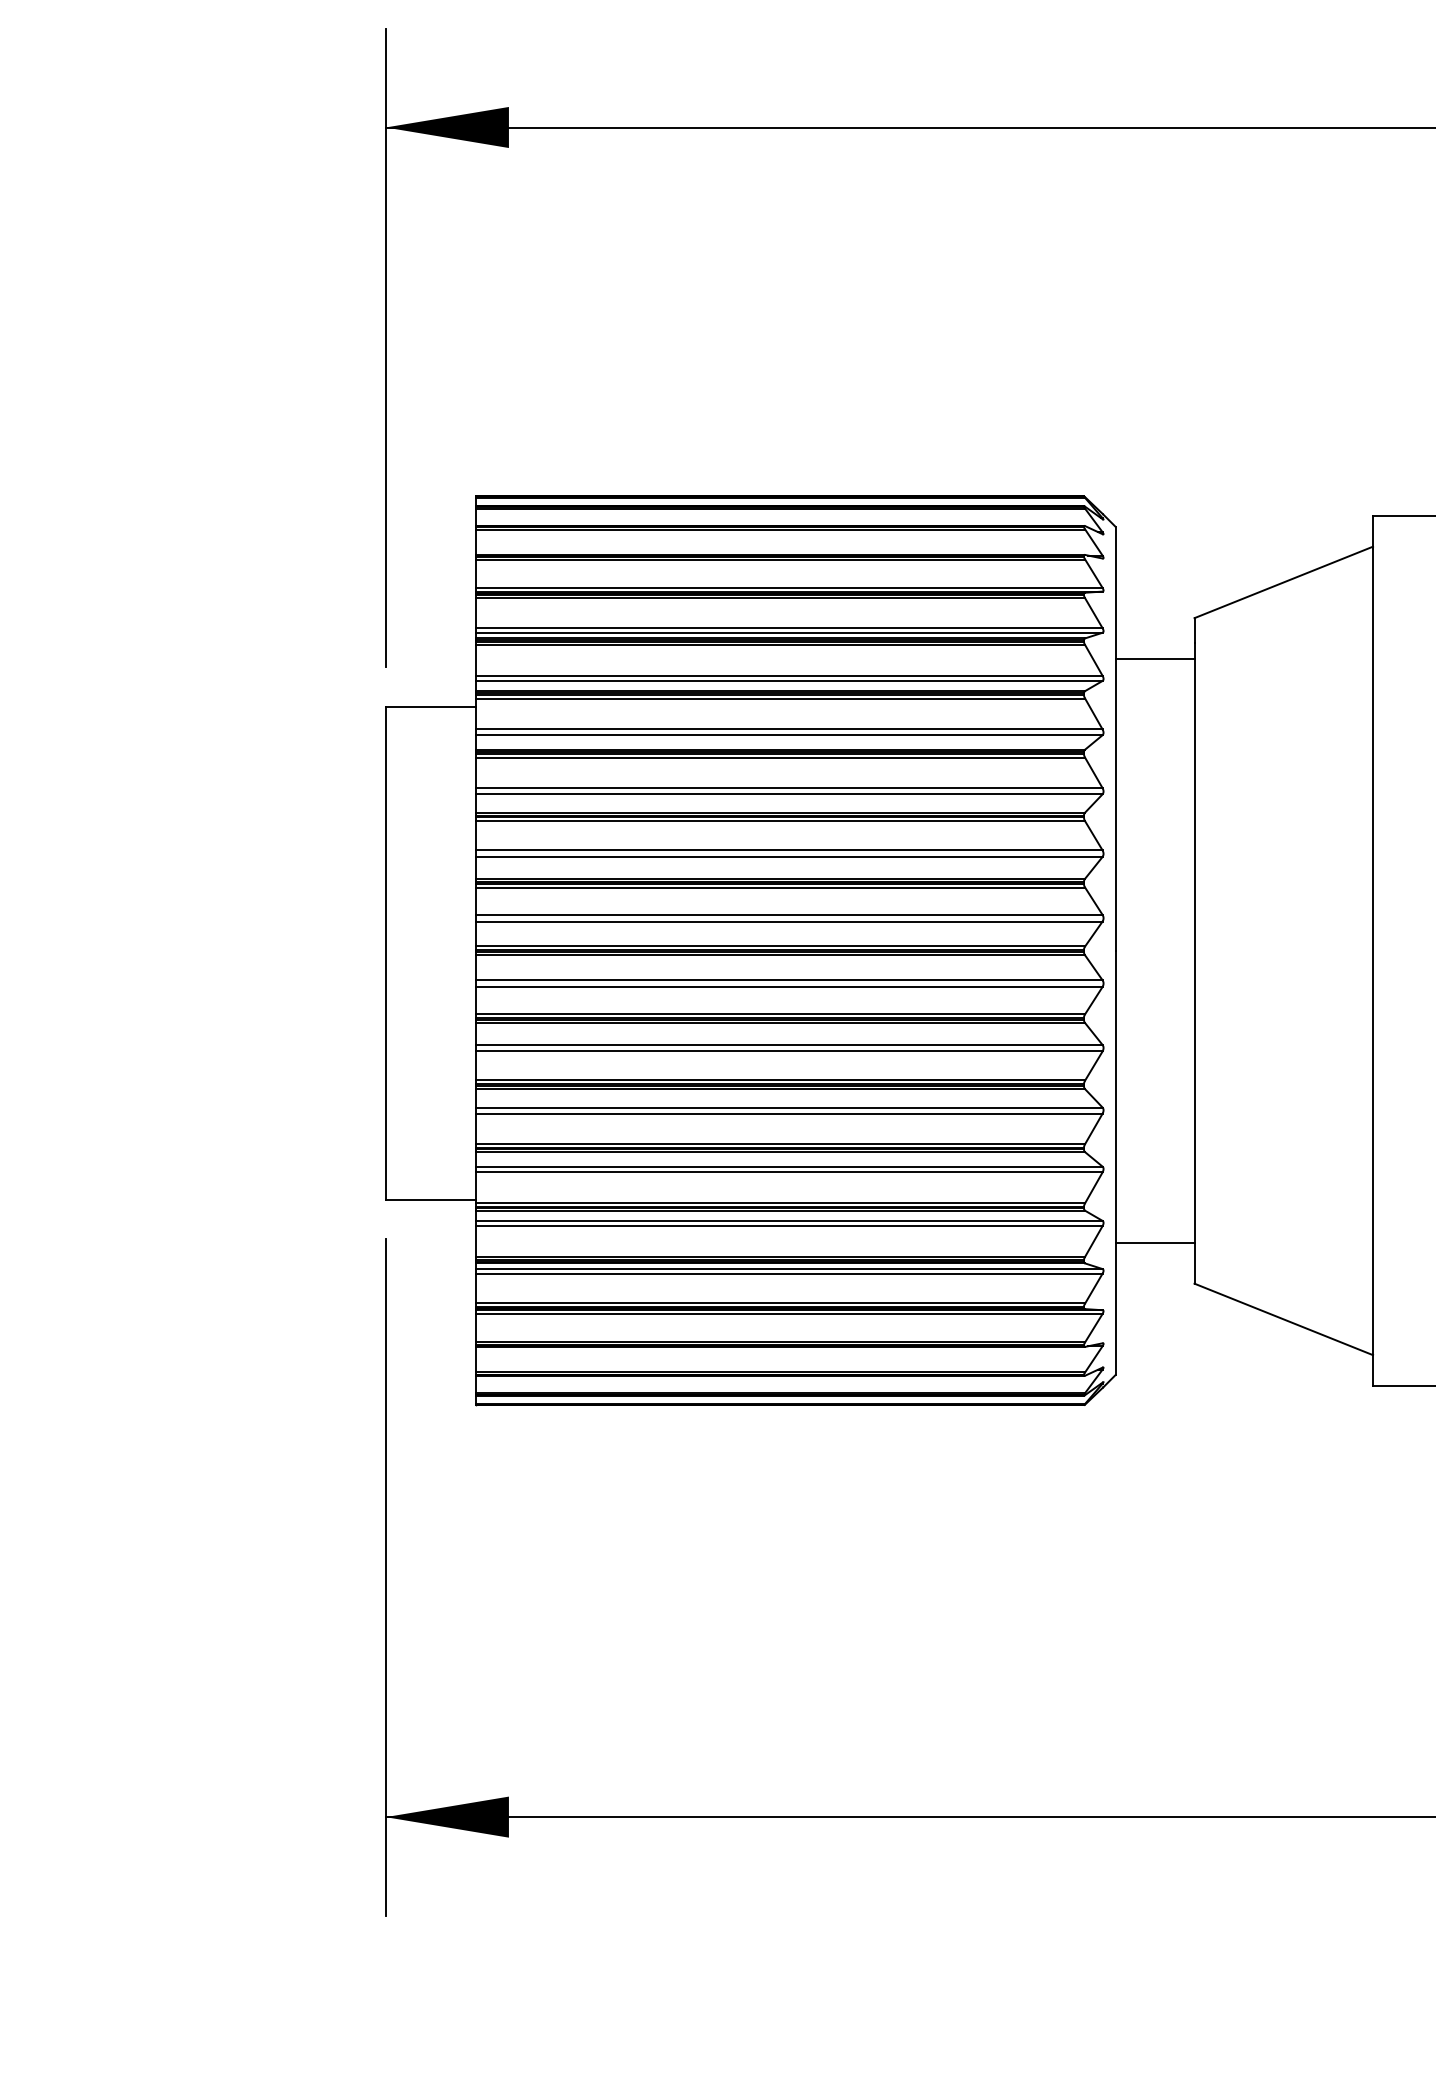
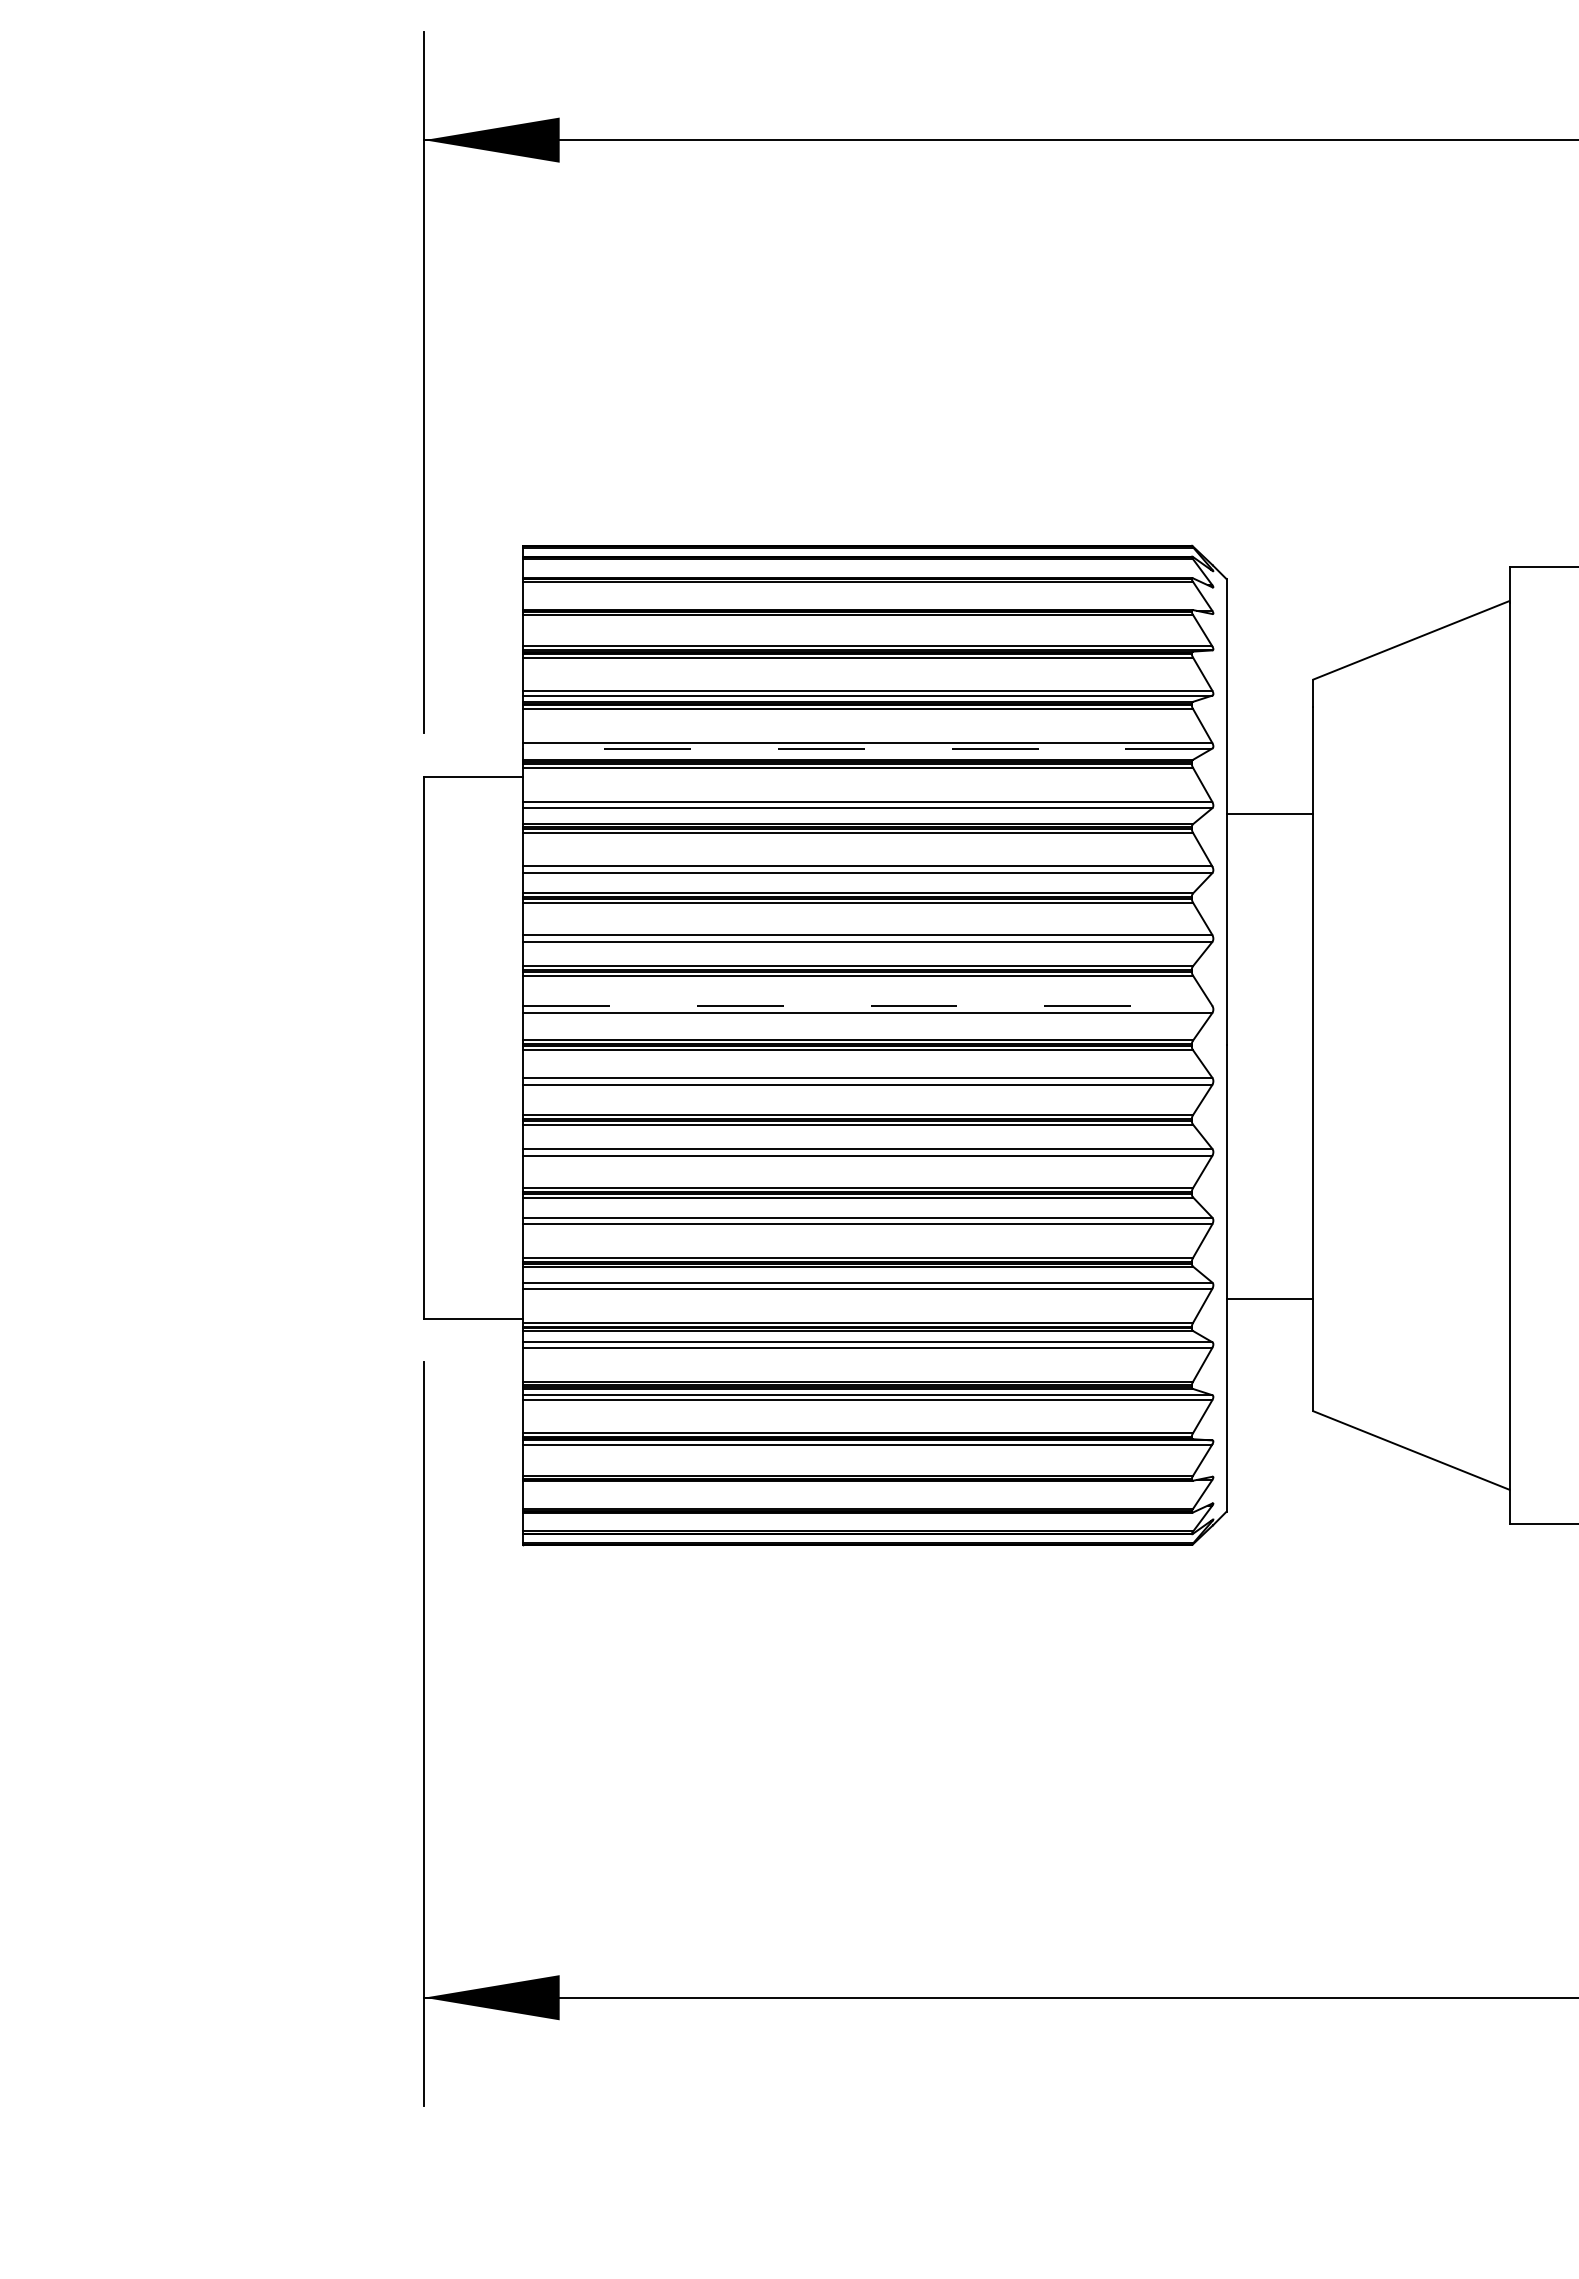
line: (1154, 659) -> (1269, 814), moved
line: (788, 680) -> (867, 748), solid -> dashed
line: (788, 914) -> (867, 1005), solid -> dashed
line: (1154, 1242) -> (1269, 1298), moved

